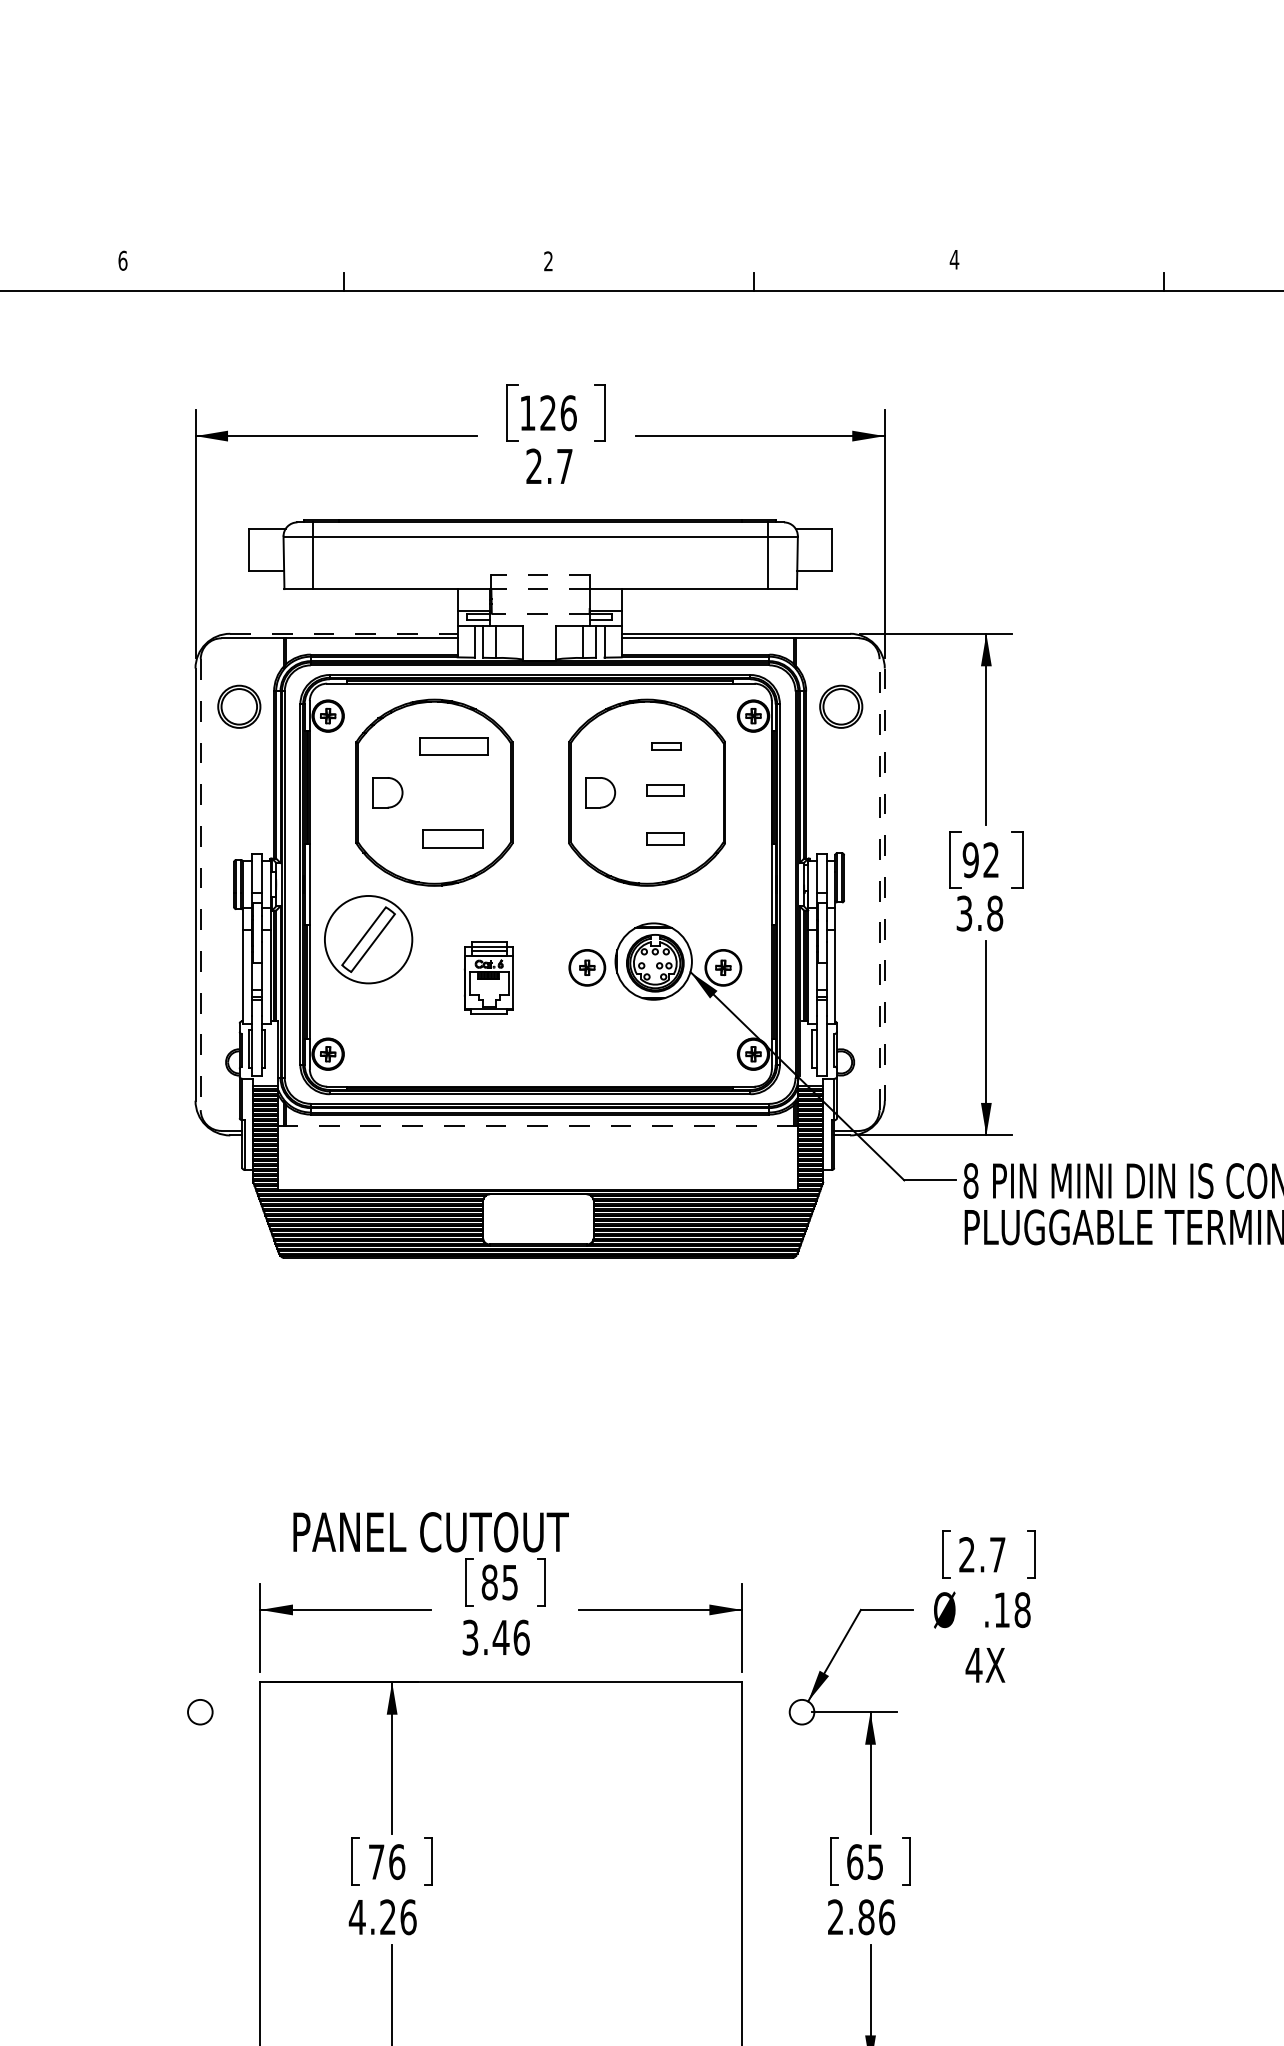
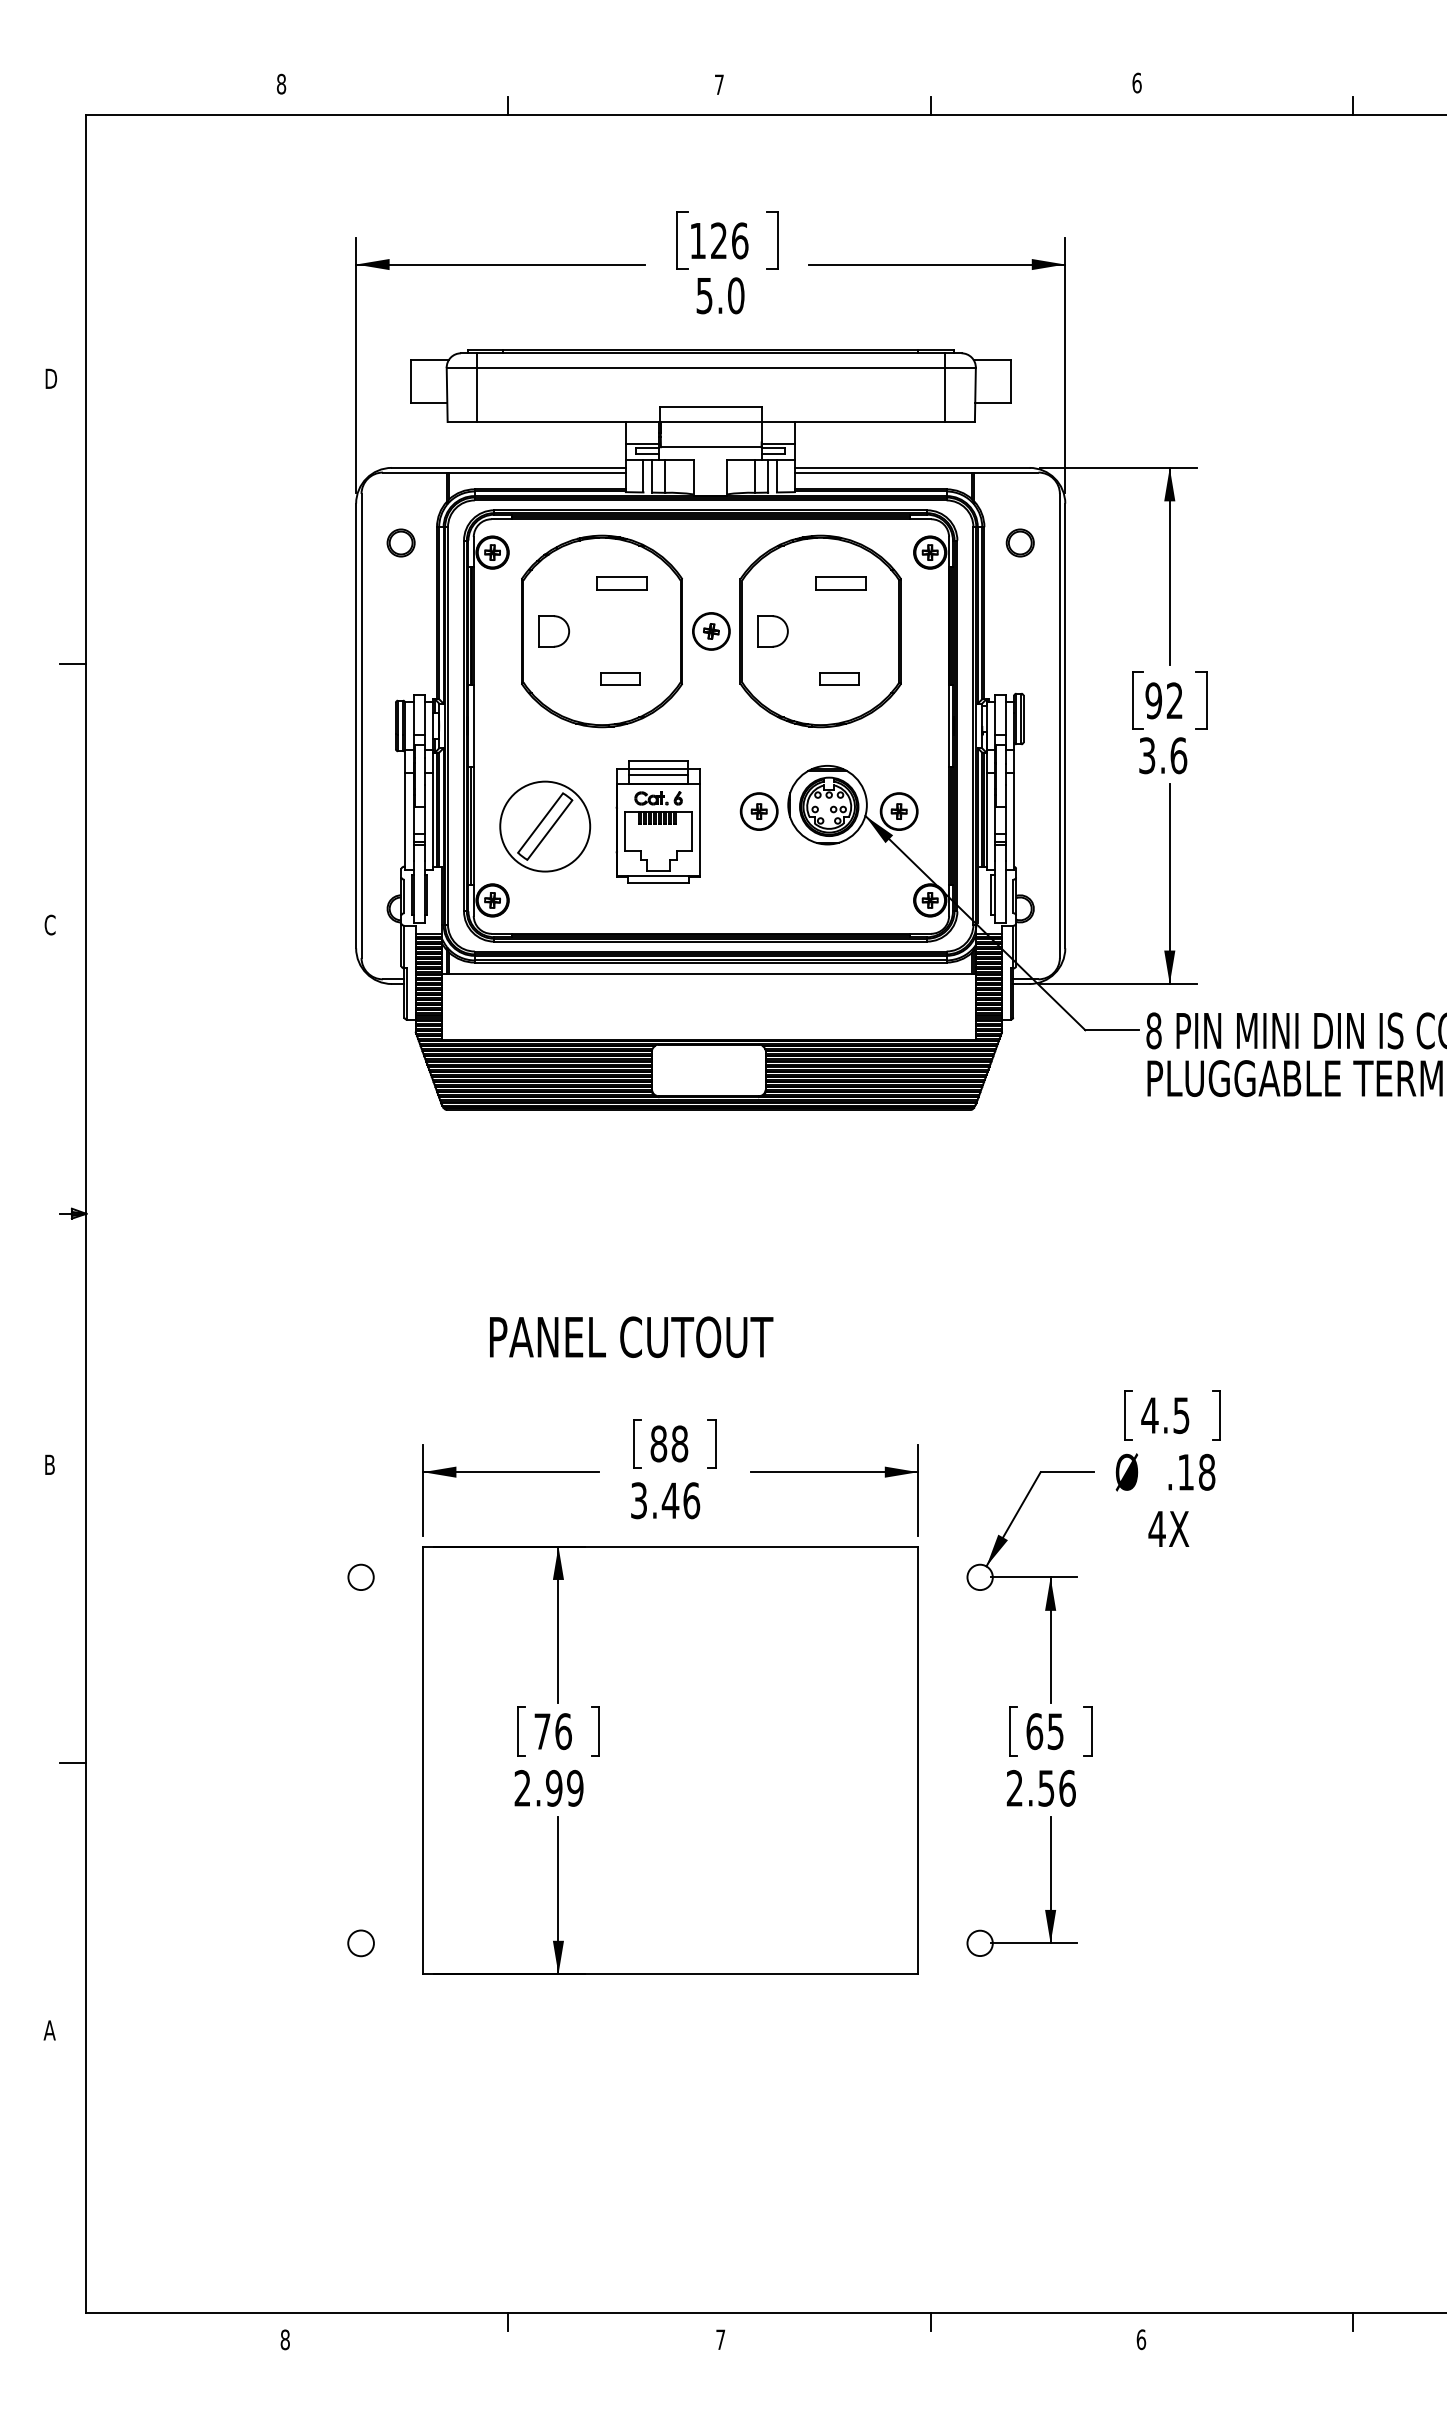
text: (954, 259) -> (1136, 82), 4 -> 6
text: (122, 260) -> (281, 83), 6 -> 8
text: (547, 261) -> (718, 84), 2 -> 7
text: (549, 466) -> (720, 295), 2.7 -> 5.0
line: (540, 575) -> (711, 407), dashed -> solid
line: (540, 588) -> (711, 421), dashed -> solid
line: (539, 613) -> (710, 447), dashed -> solid
line: (343, 633) -> (508, 467), dashed -> solid
part: (238, 706) -> (400, 542), size x0.62
part: (840, 706) -> (1019, 542), size x0.62
part: (453, 746) -> (621, 583), size x0.71
part: (666, 746) -> (840, 583), size x1.67
part: (665, 789) -> (839, 628), removed
part: (540, 792) -> (711, 631), added
part: (452, 838) -> (620, 678), size x0.62
line: (200, 884) -> (361, 725), dashed -> solid
line: (879, 884) -> (1059, 725), dashed -> solid
line: (885, 885) -> (1065, 726), dashed -> solid
text: (994, 913) -> (1178, 755), 3.8 -> 3.6
part: (368, 939) -> (545, 826), moved
part: (488, 977) -> (657, 821), size x1.67
line: (537, 1125) -> (708, 973), dashed -> solid
text: (431, 1532) -> (631, 1337), moved
text: (982, 1554) -> (1165, 1415), 2.7 -> 4.5
text: (509, 1582) -> (679, 1443), 85 -> 88
text: (382, 1916) -> (548, 1787), 4.26 -> 2.99
text: (866, 1916) -> (1046, 1787), 2.86 -> 2.56

